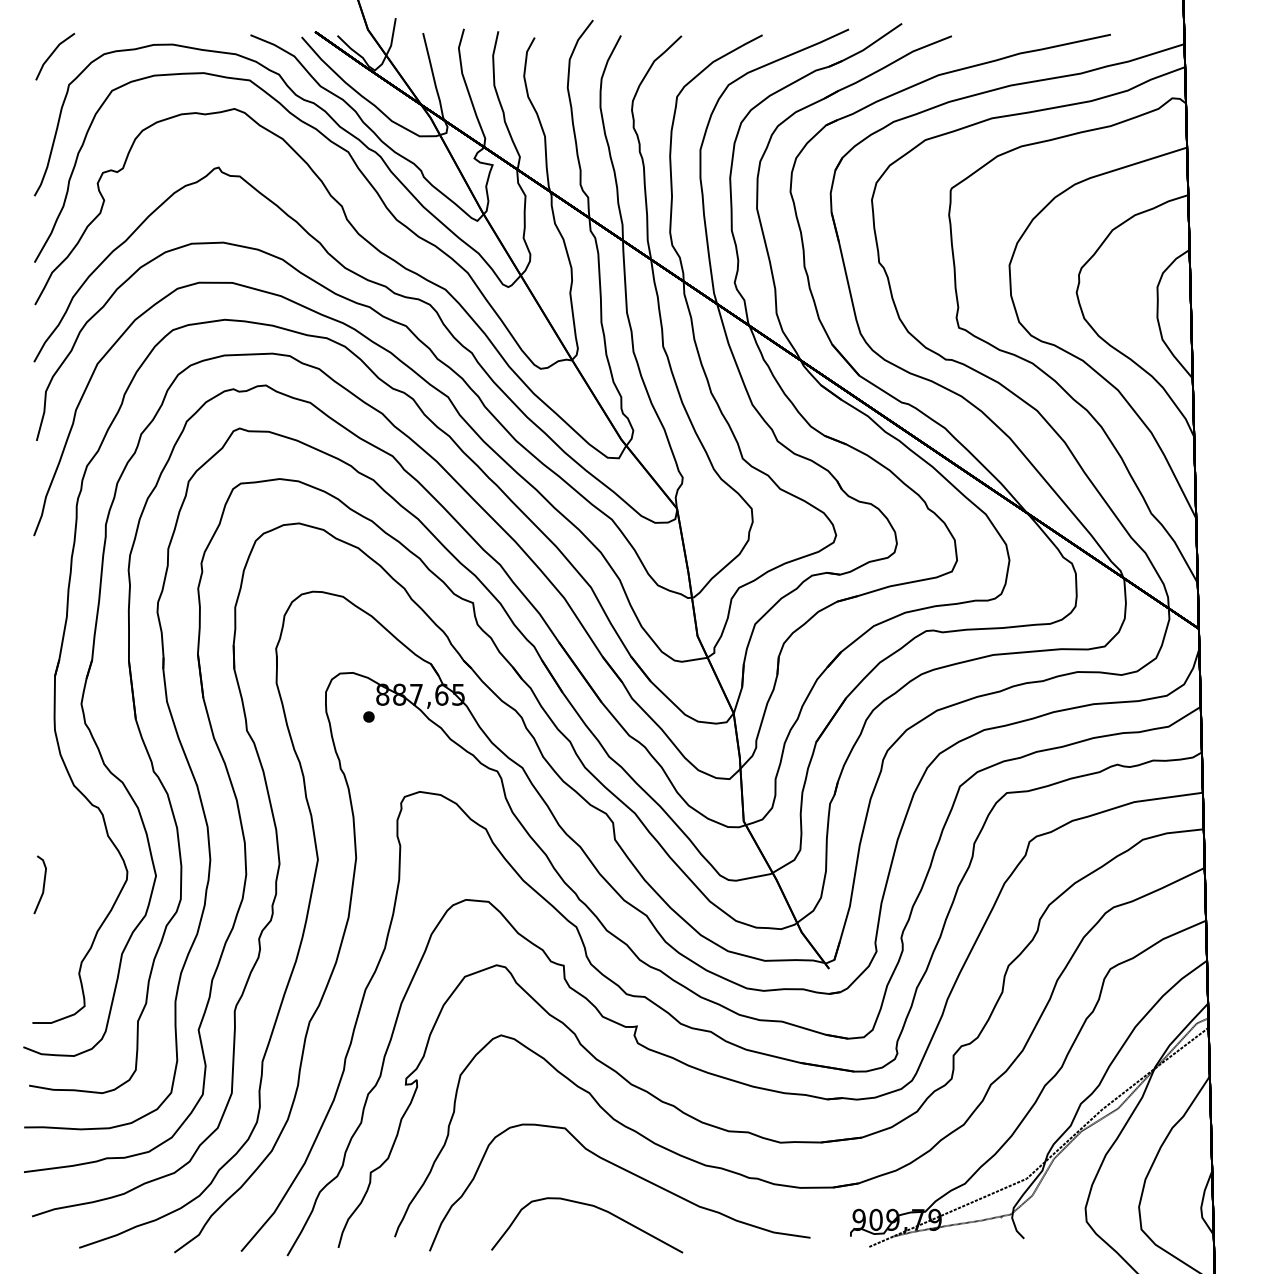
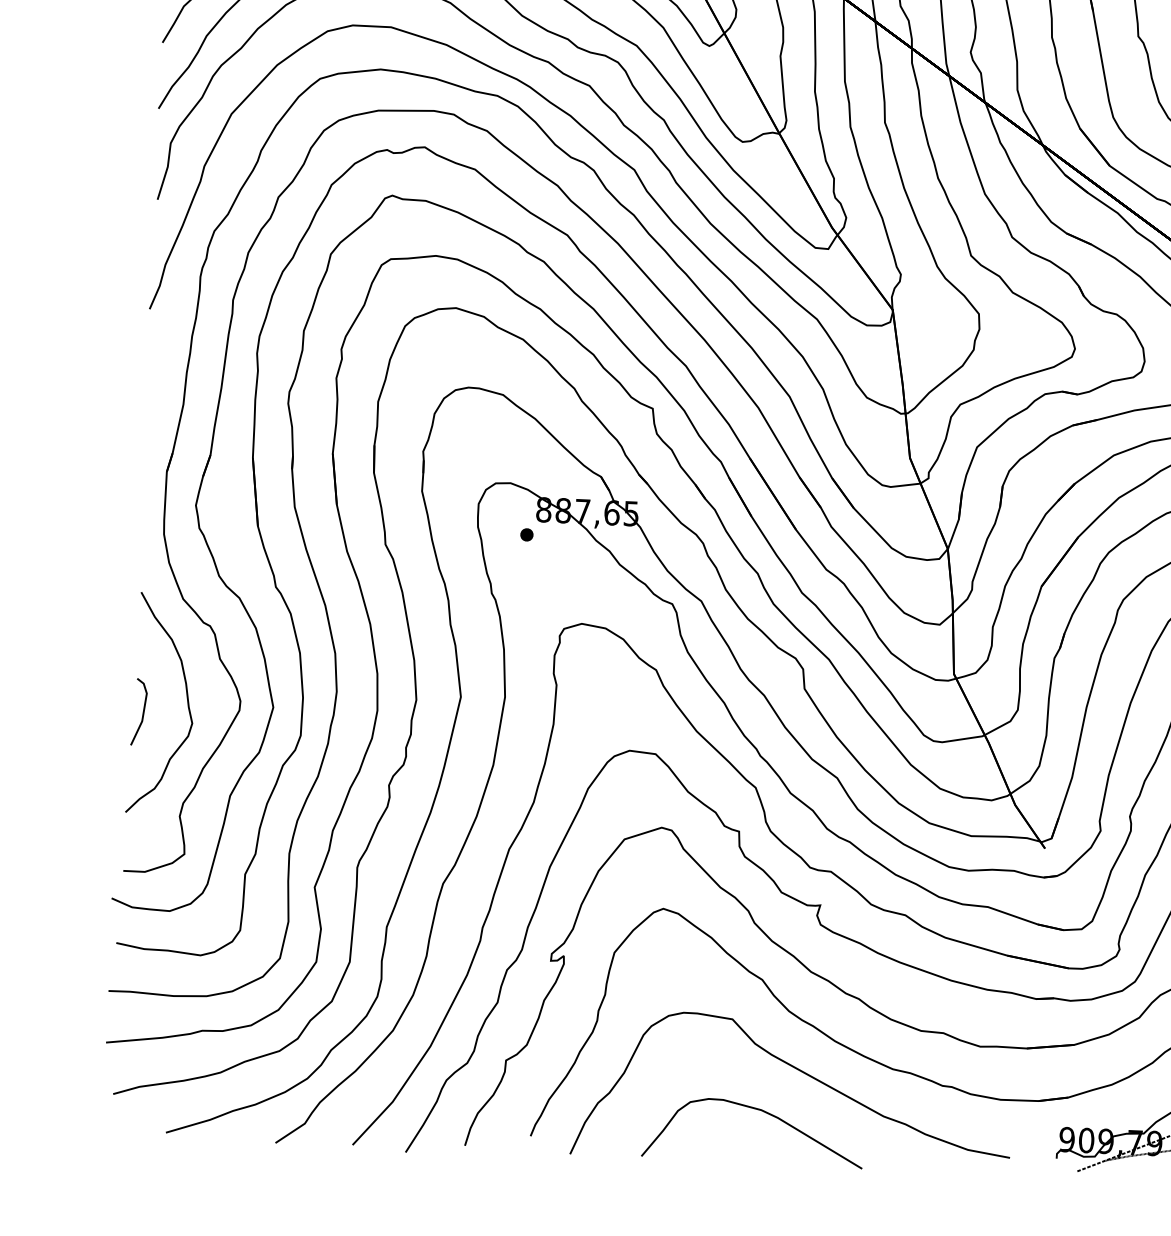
part: (80, 871) -> (186, 698), added

